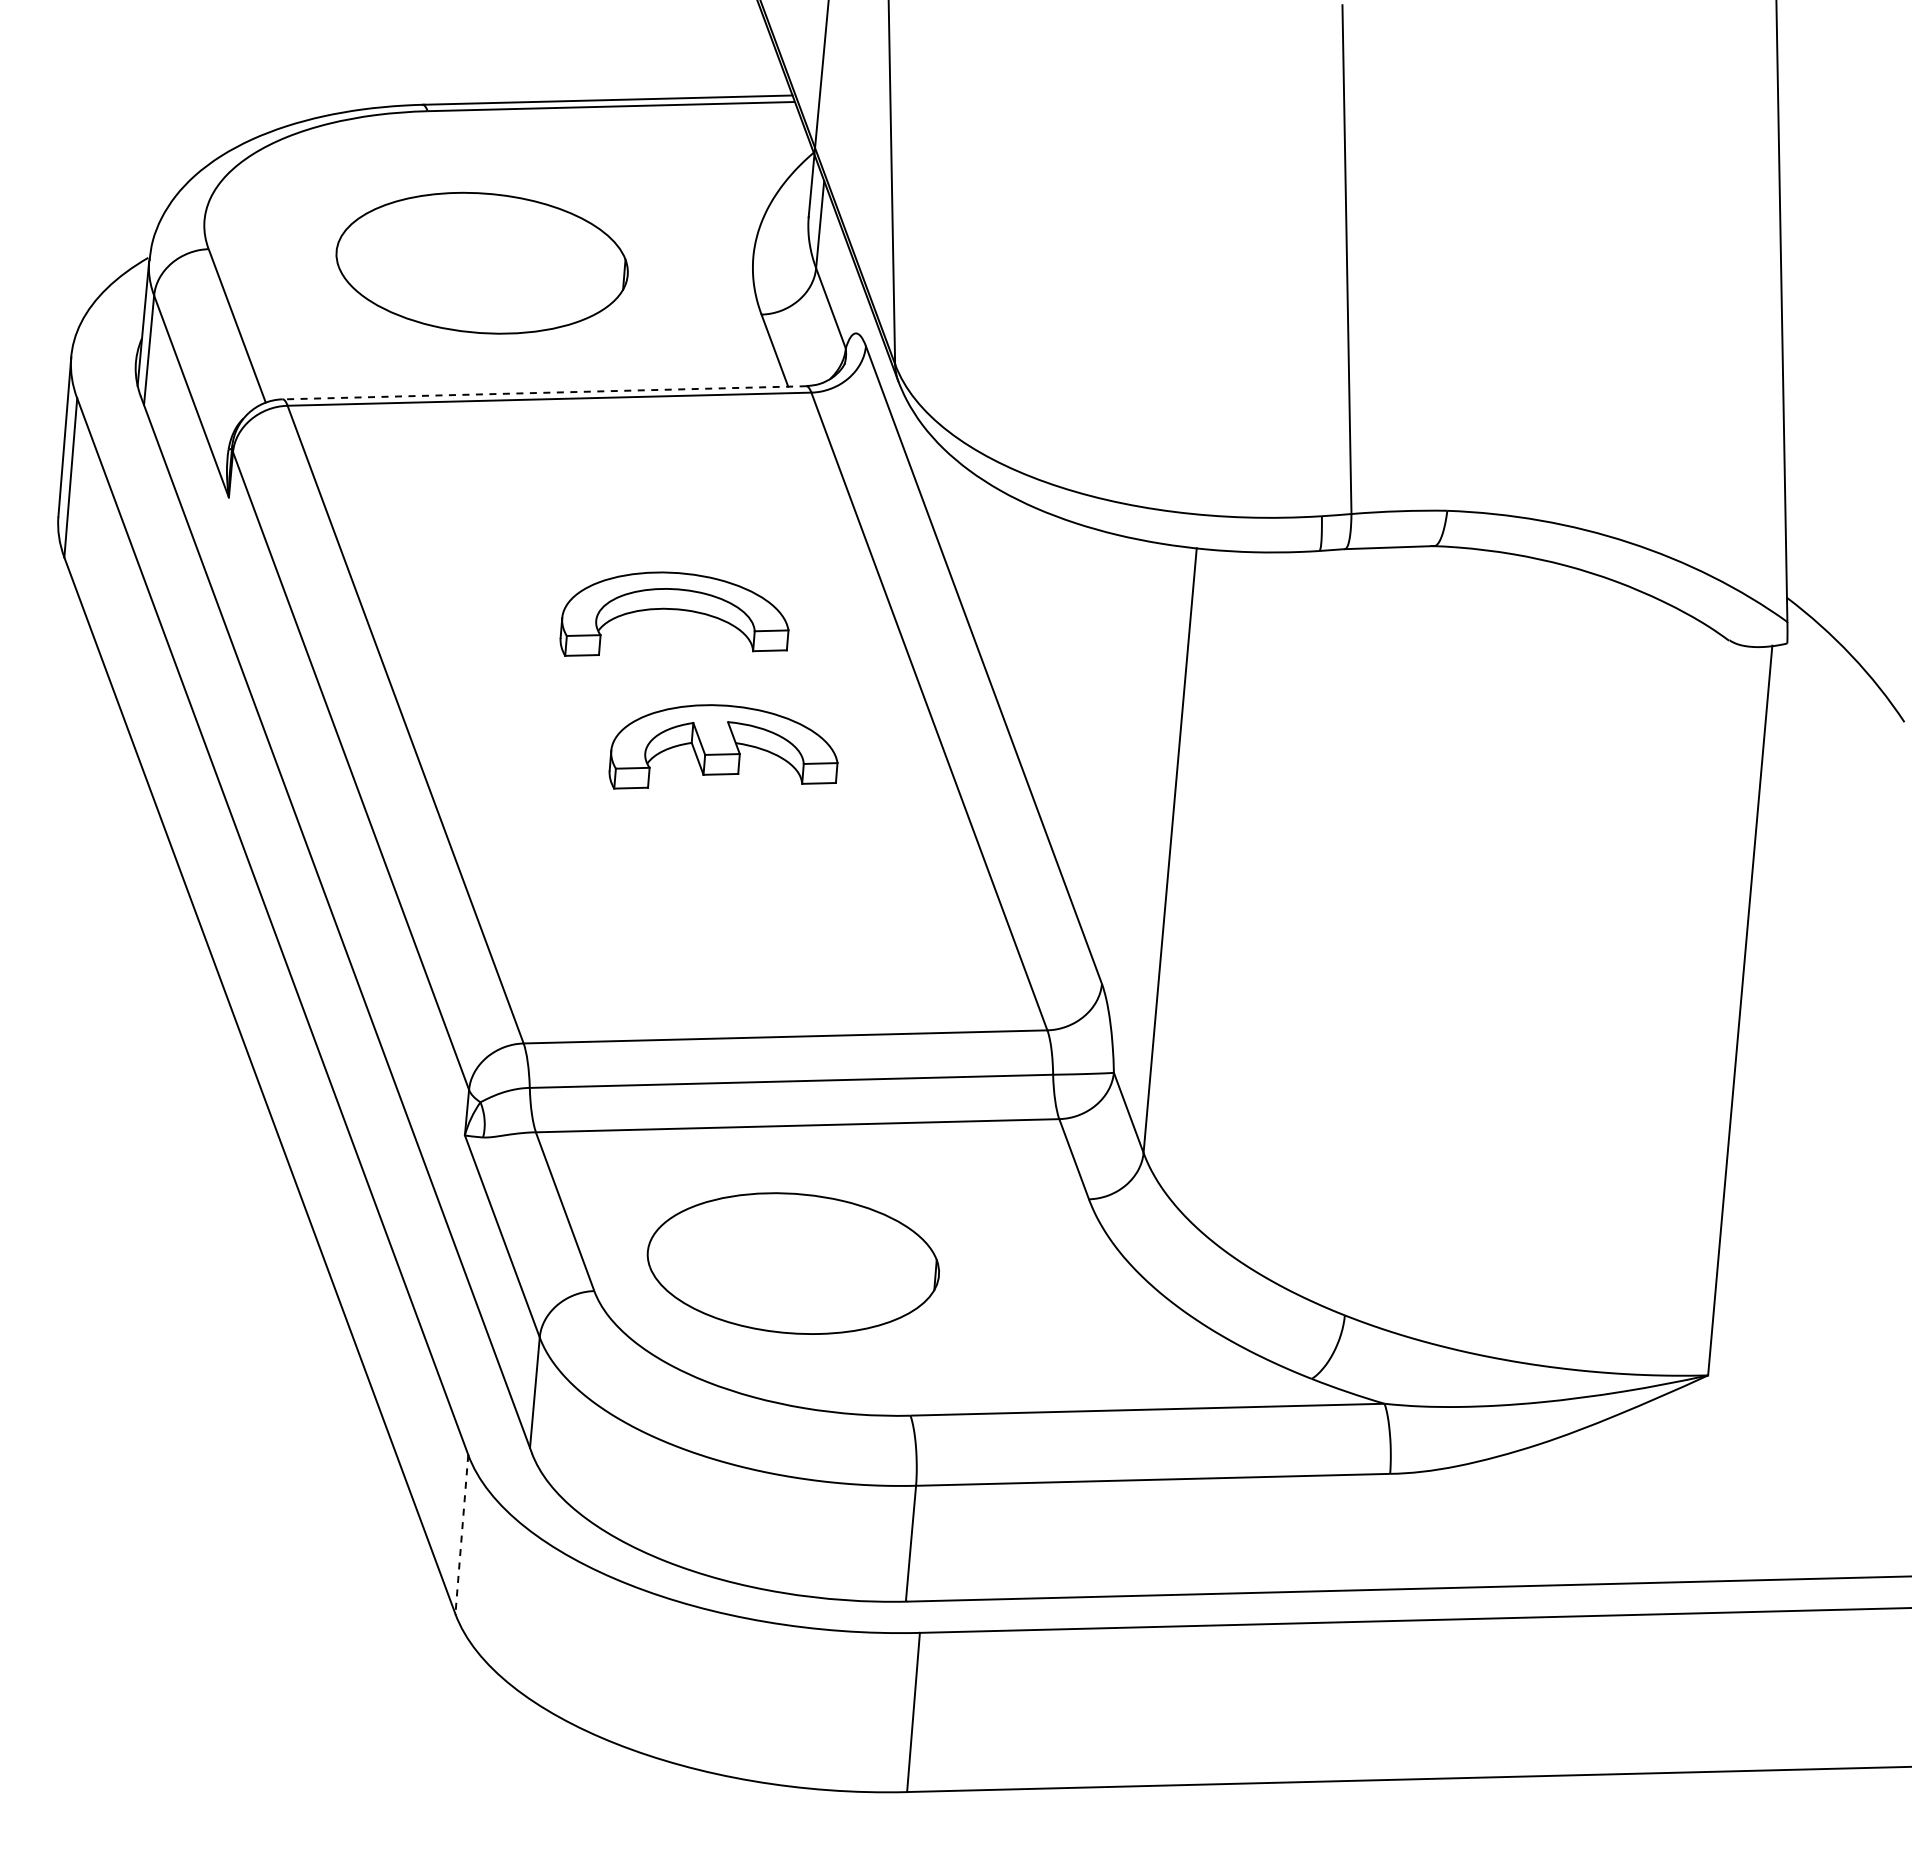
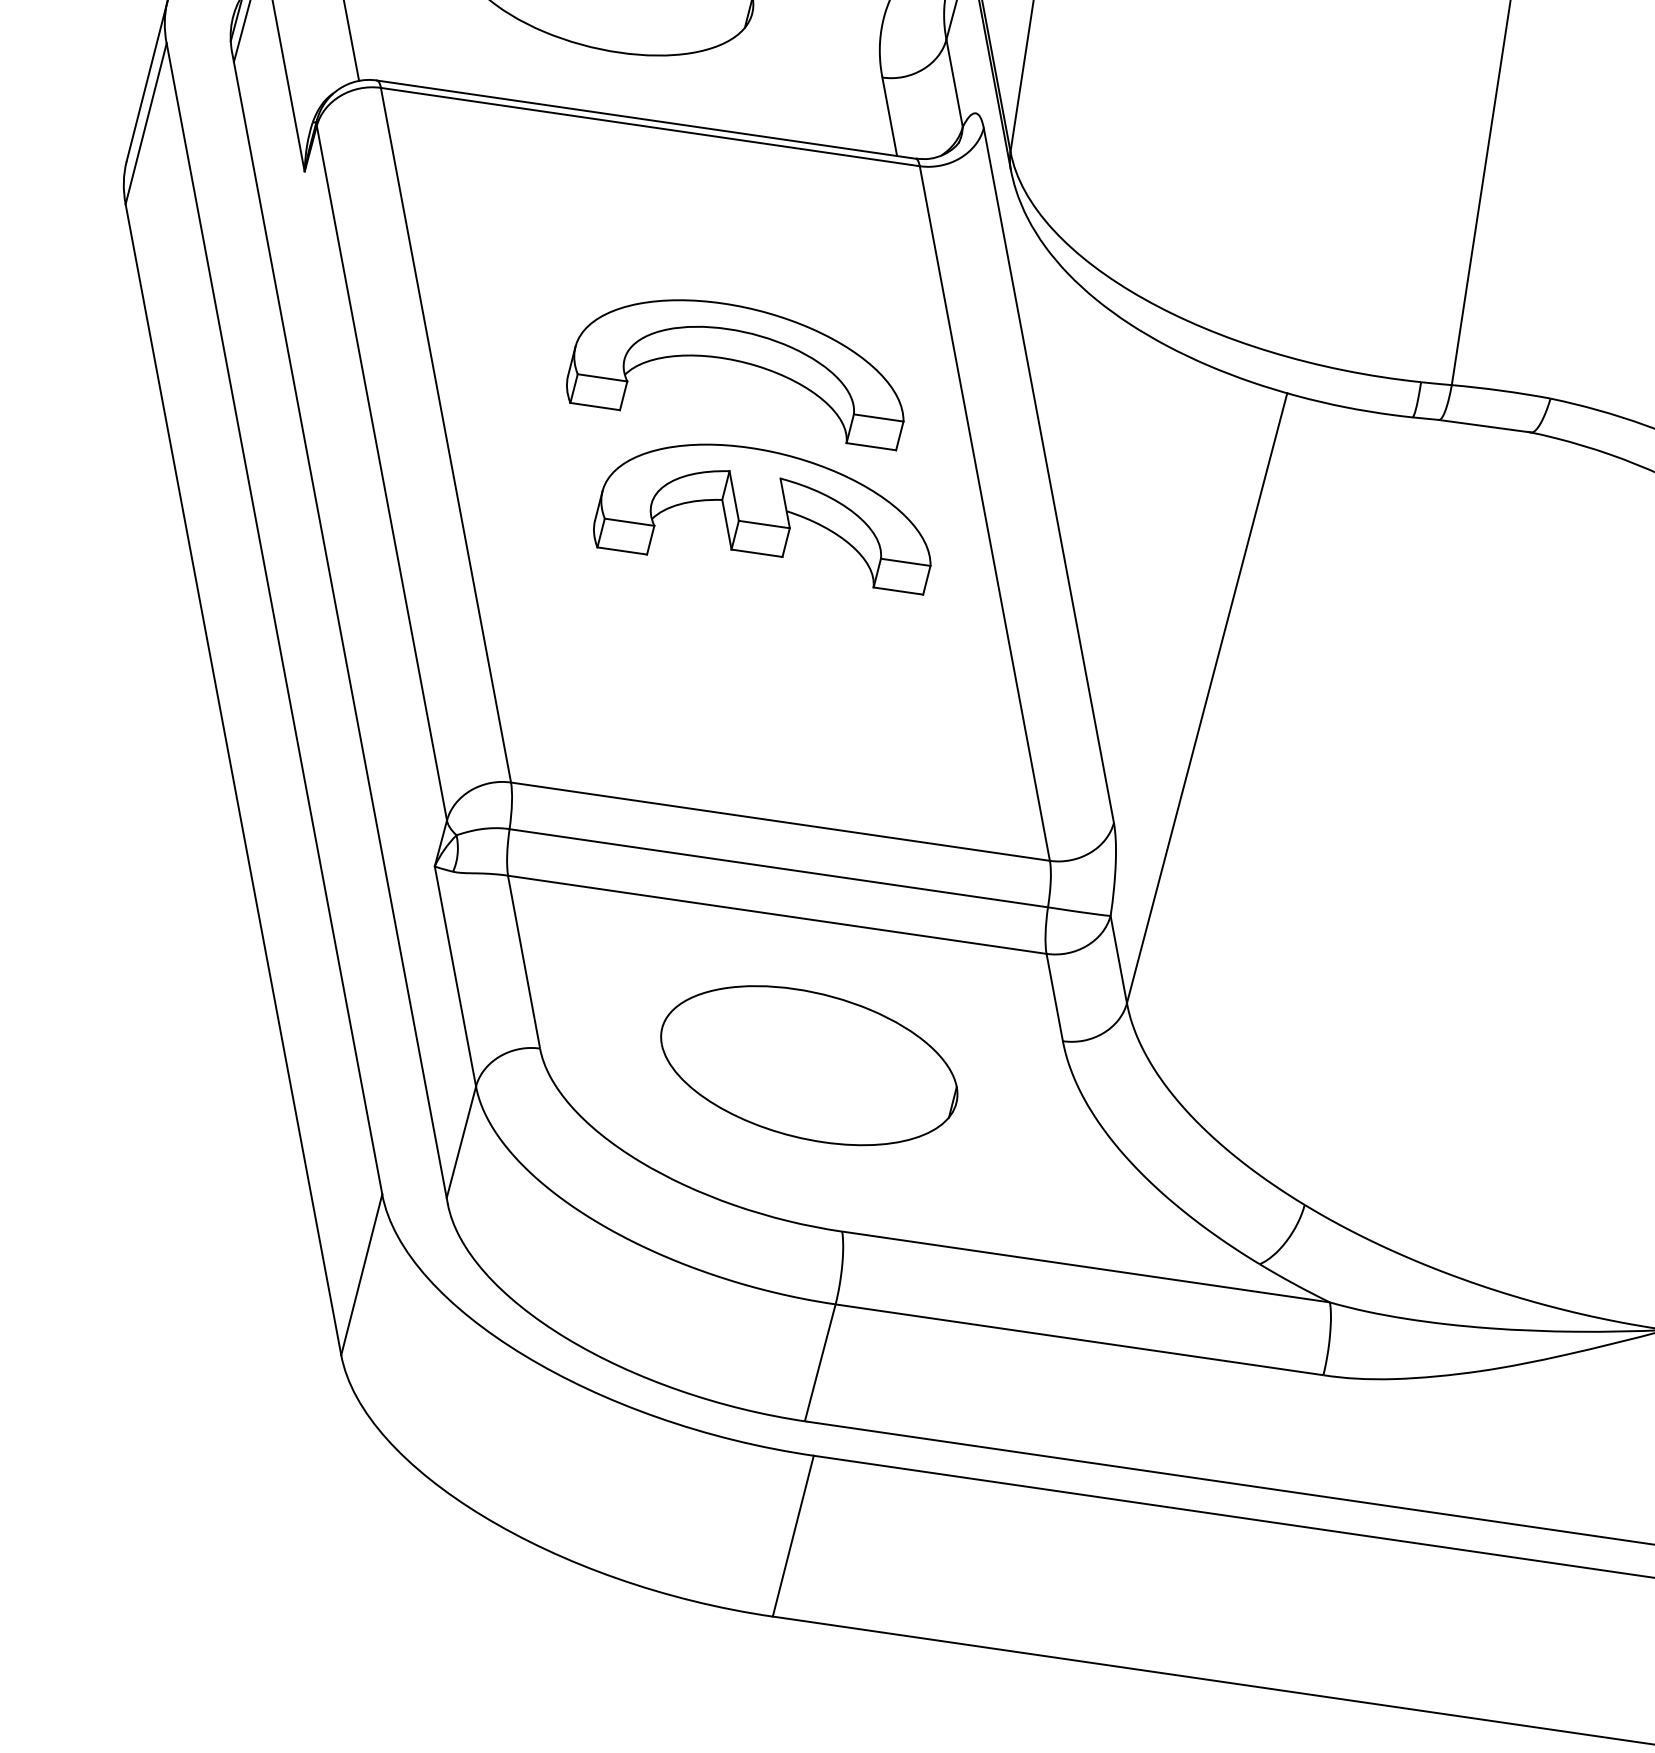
line: (544, 392) -> (646, 119), dashed -> solid
part: (674, 613) -> (740, 368), size x1.43
part: (723, 746) -> (767, 513), size x1.43
part: (792, 1263) -> (808, 1065), moved
line: (461, 1534) -> (361, 1274), dashed -> solid

